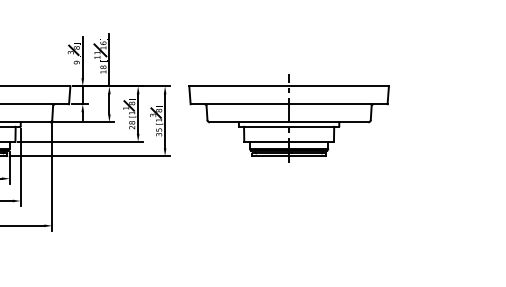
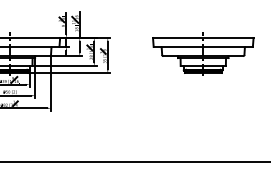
part: (289, 117) -> (203, 53), moved

